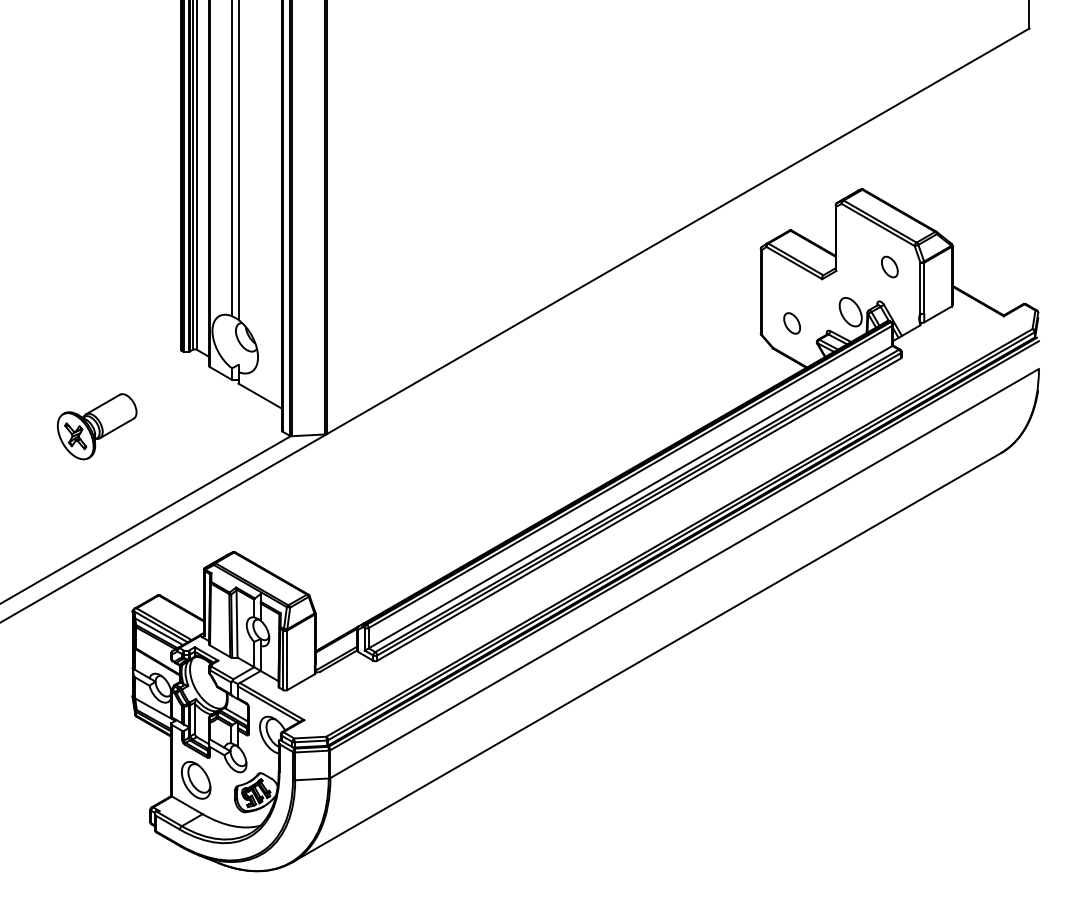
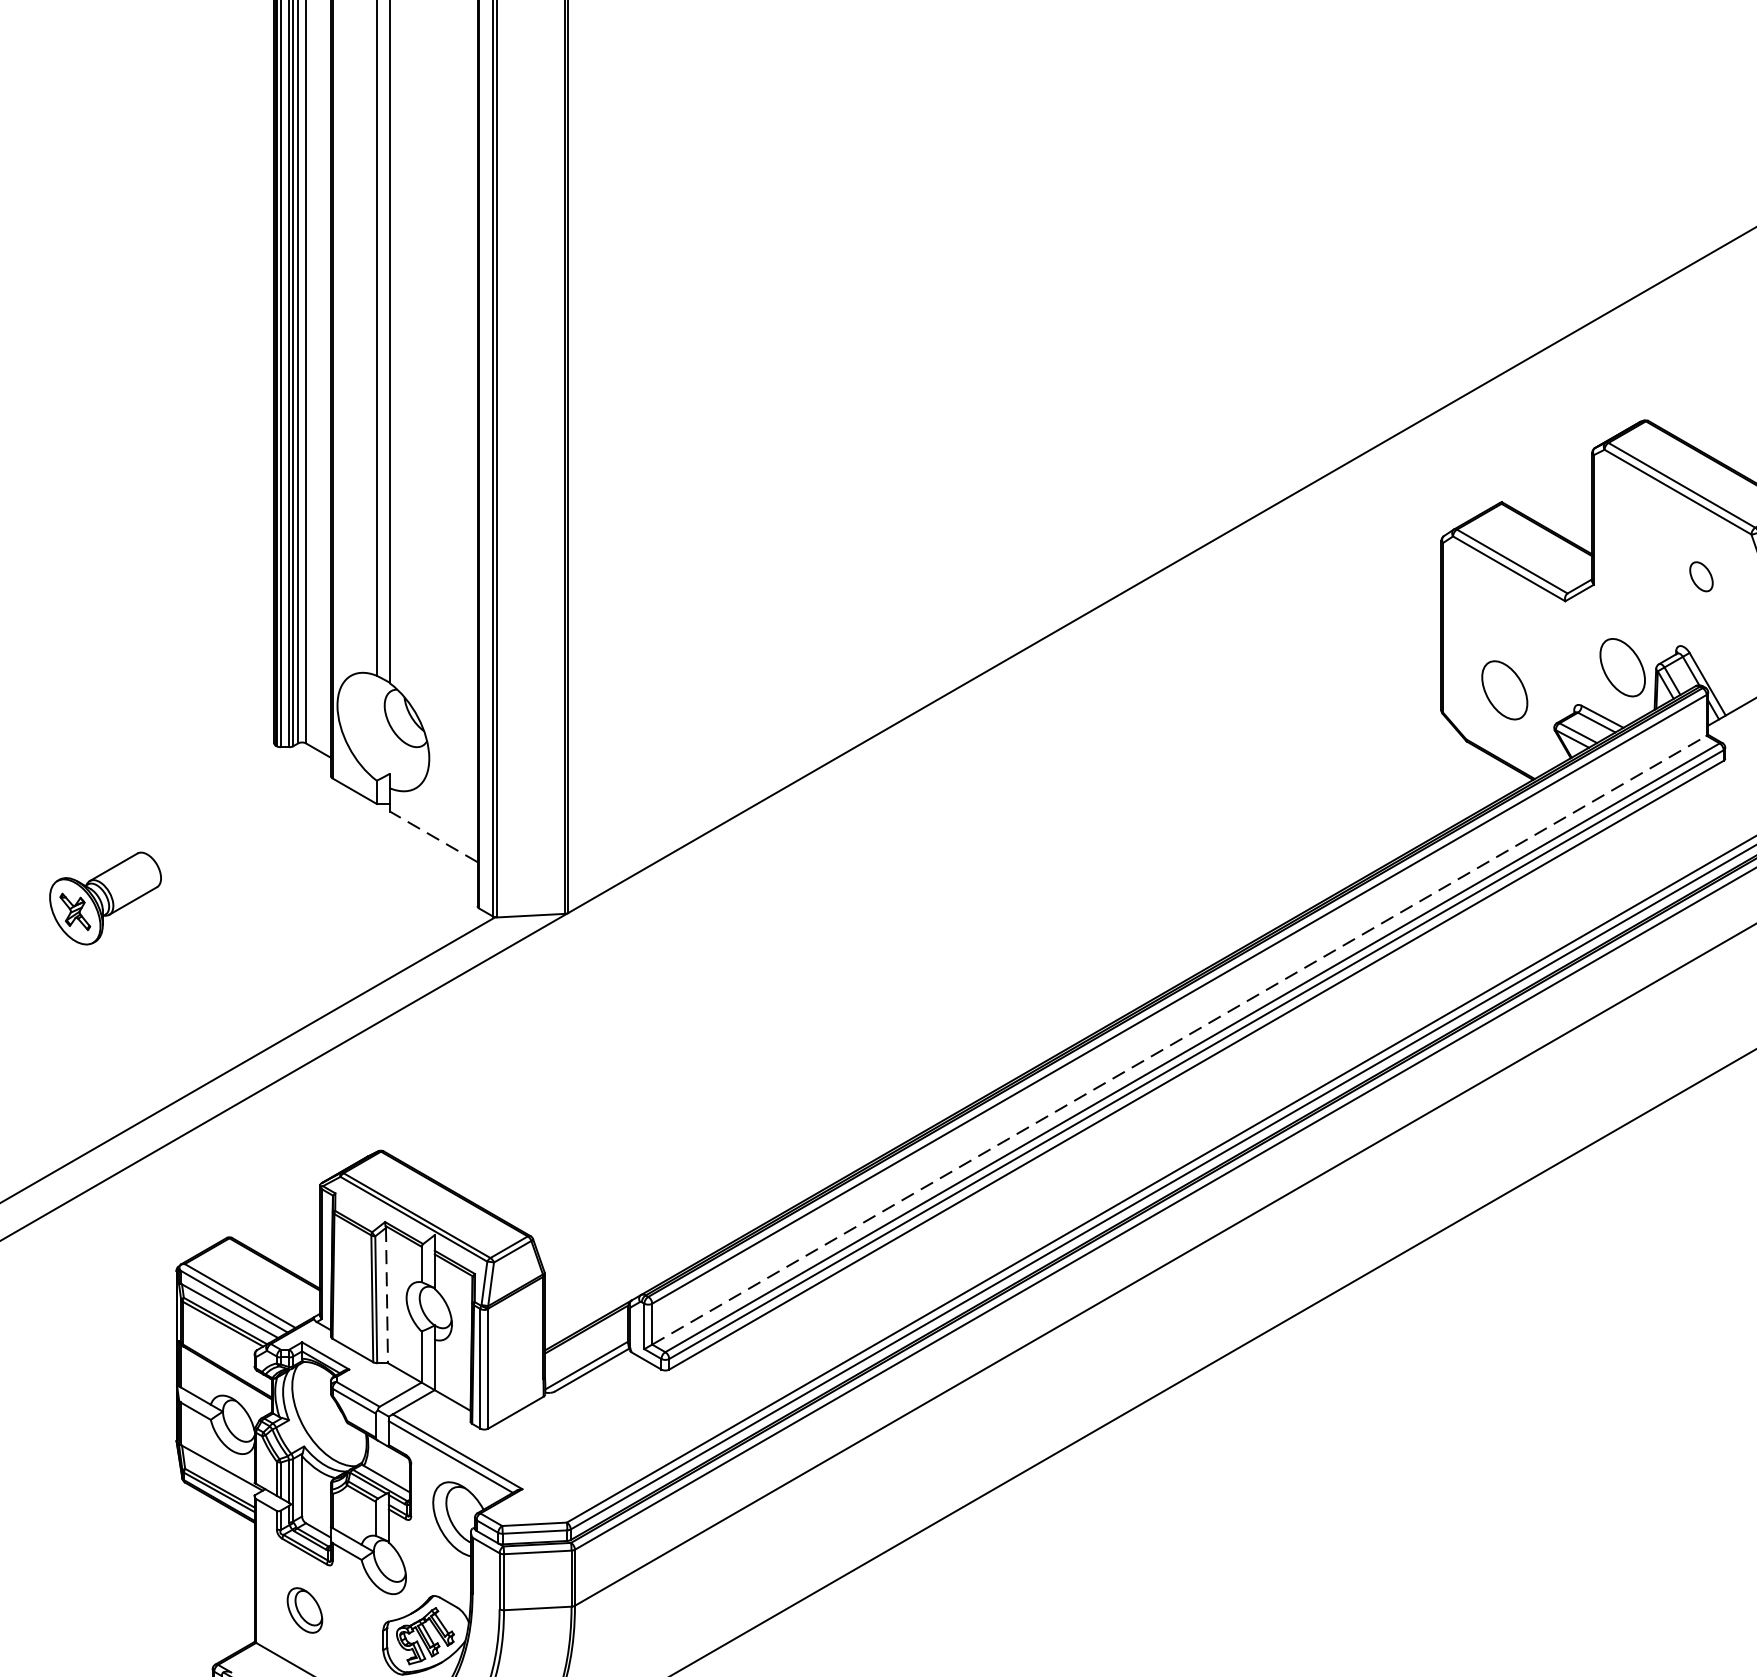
part: (889, 266) -> (1700, 575), size x0.7
part: (791, 323) -> (1503, 690), size x1.4
line: (259, 395) -> (432, 835), solid -> dashed
part: (97, 426) -> (106, 897), size x0.7
line: (631, 496) -> (1181, 1038), solid -> dashed
line: (237, 623) -> (387, 1294), solid -> dashed
part: (196, 780) -> (305, 1610), size x0.6

